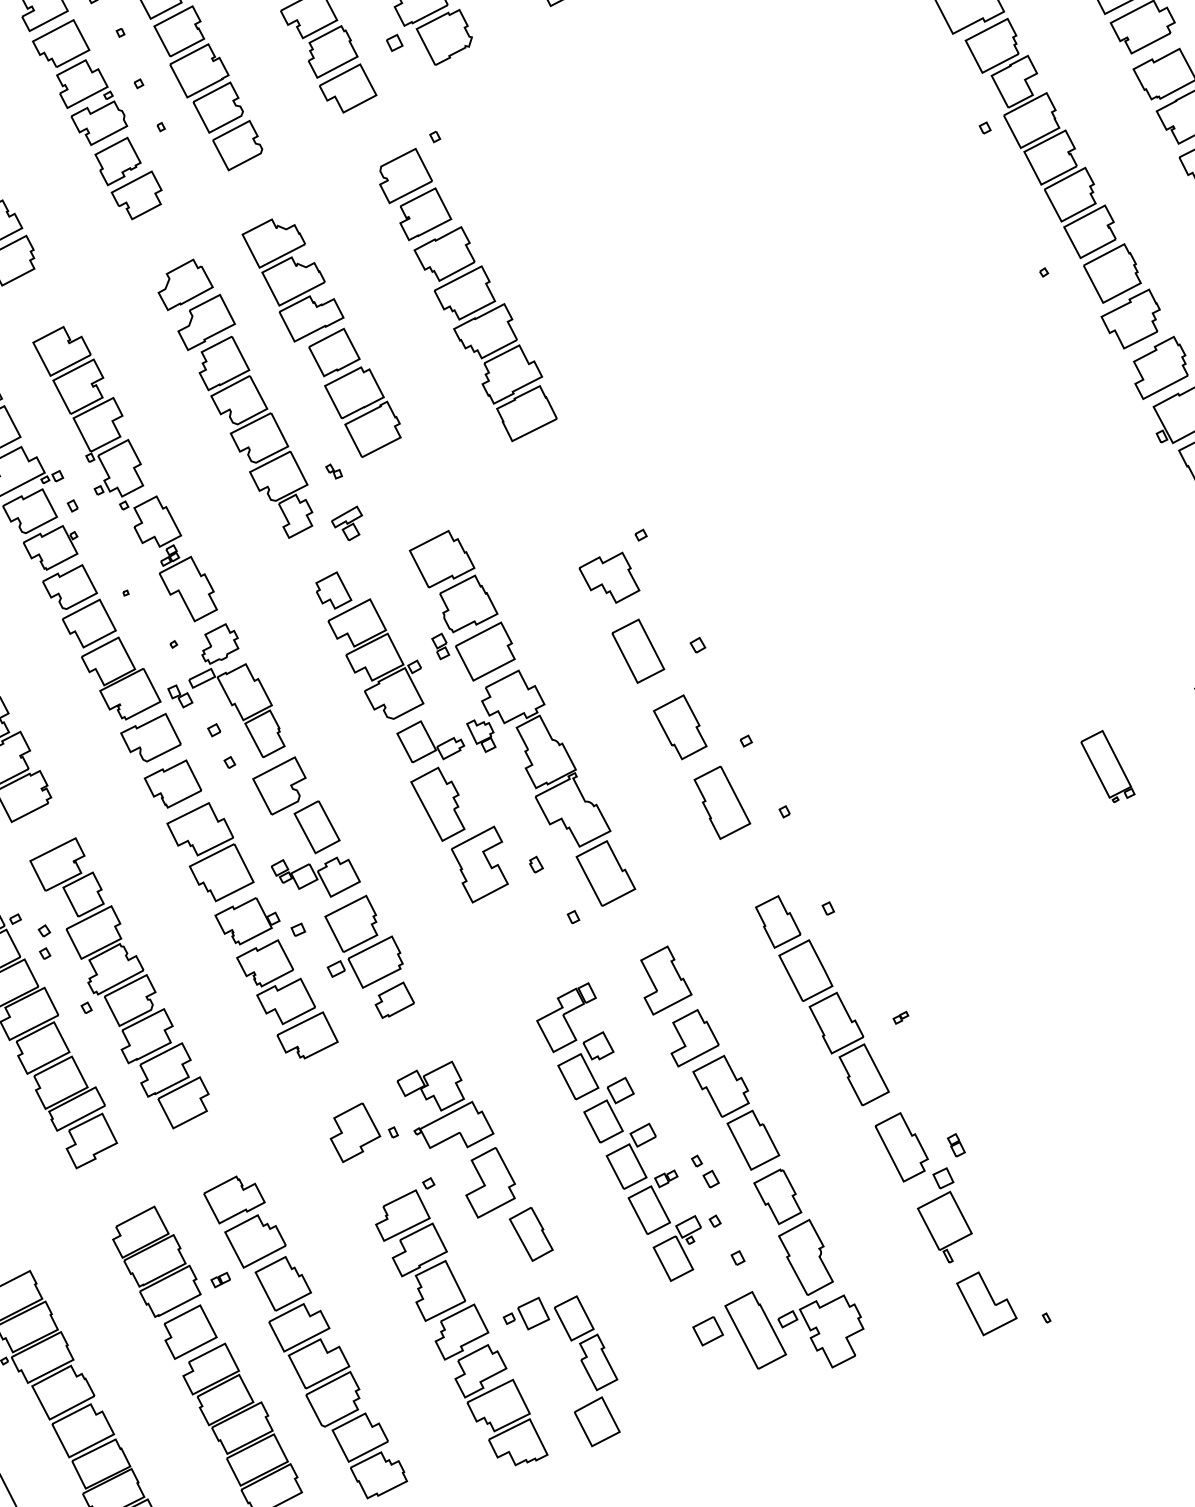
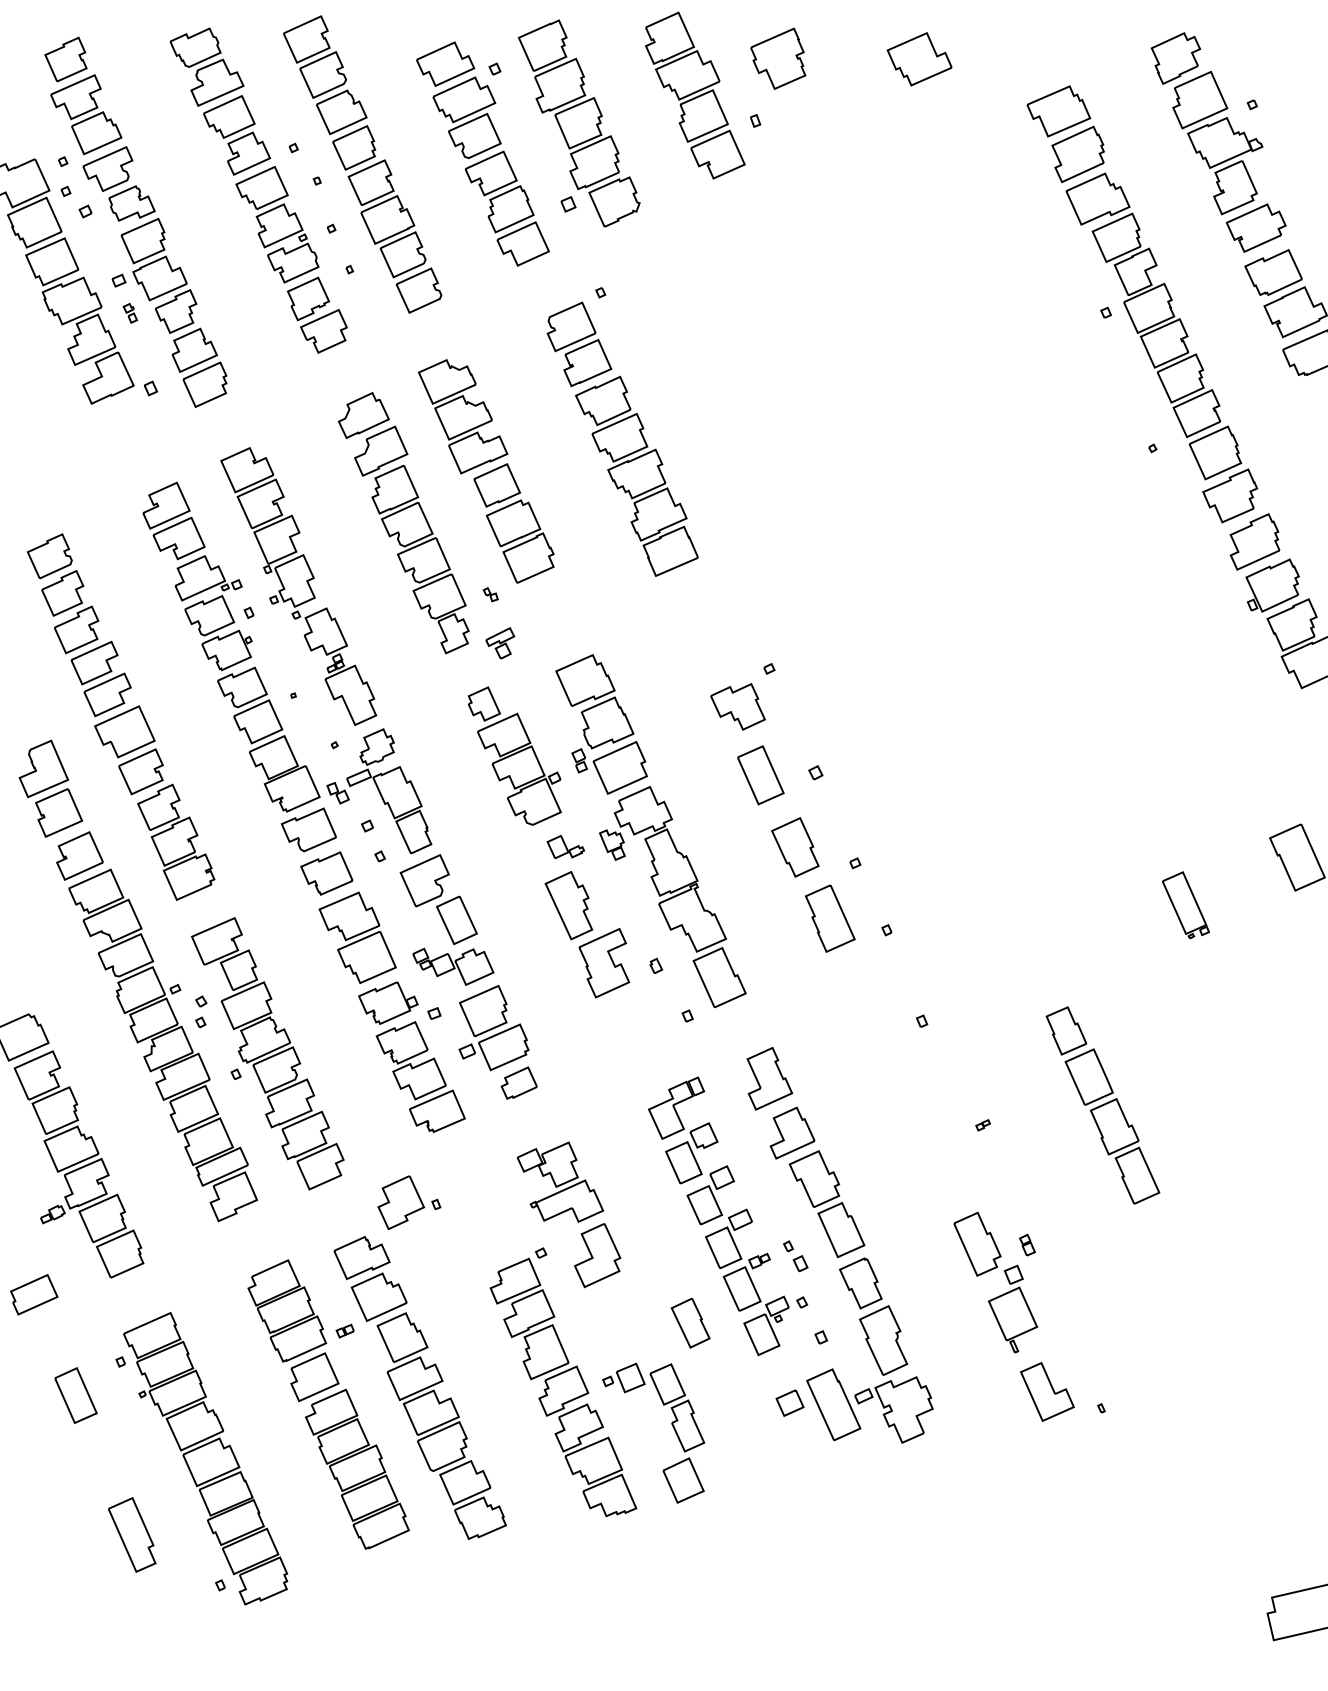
part: (430, 740) -> (565, 846), size x0.6
part: (821, 1000) -> (1102, 1105), moved
part: (364, 1131) -> (409, 1202), moved
part: (531, 1233) -> (690, 1322), moved

